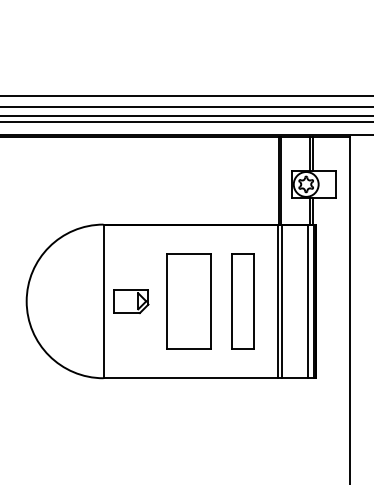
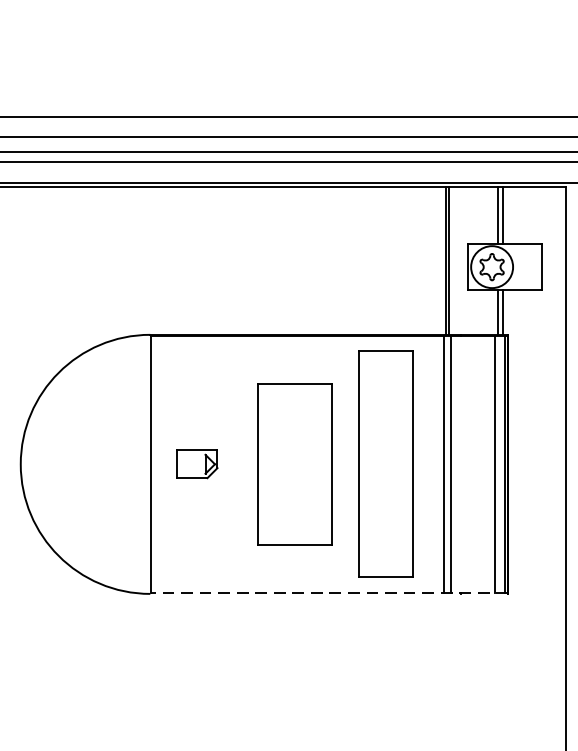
part: (131, 301) -> (197, 464), size x0.7
part: (242, 301) -> (384, 464), size x1.4
line: (209, 377) -> (329, 592), solid -> dashed

